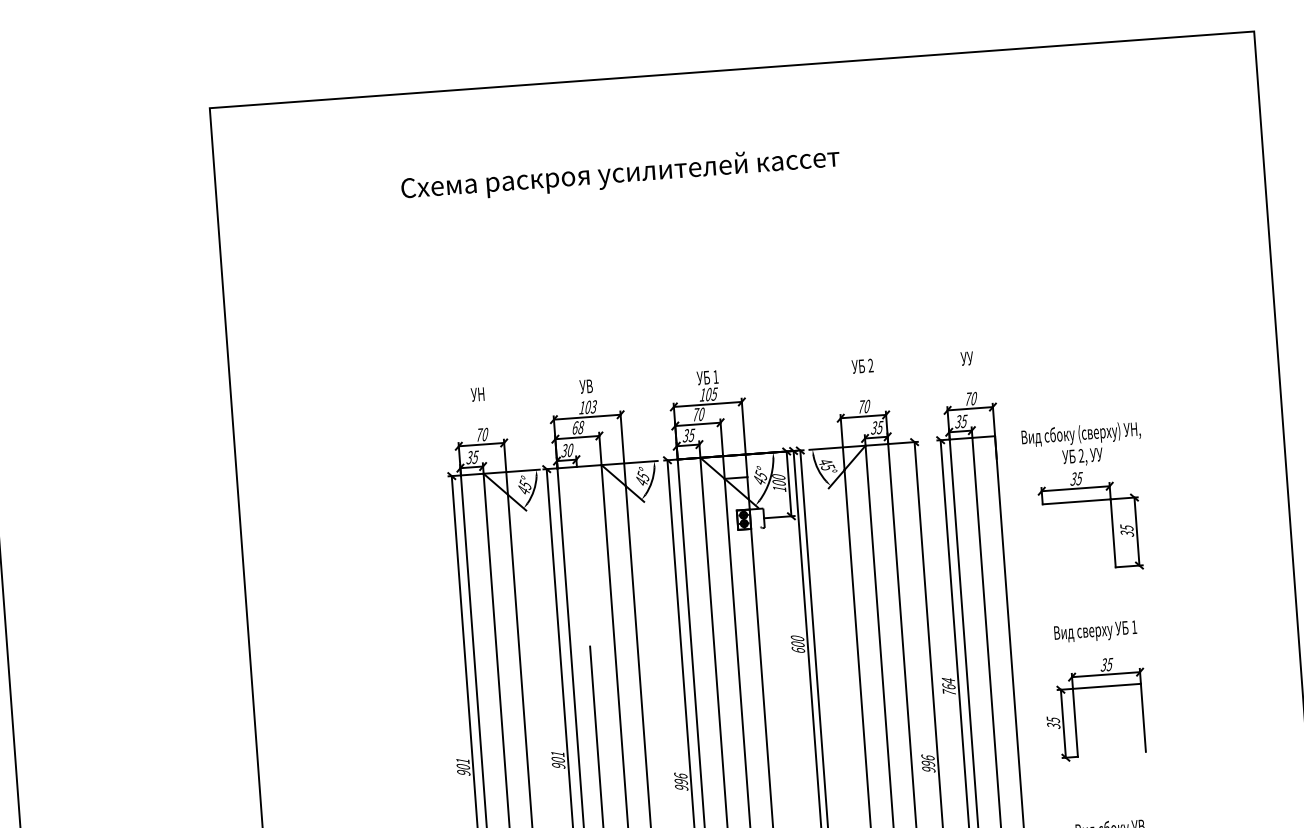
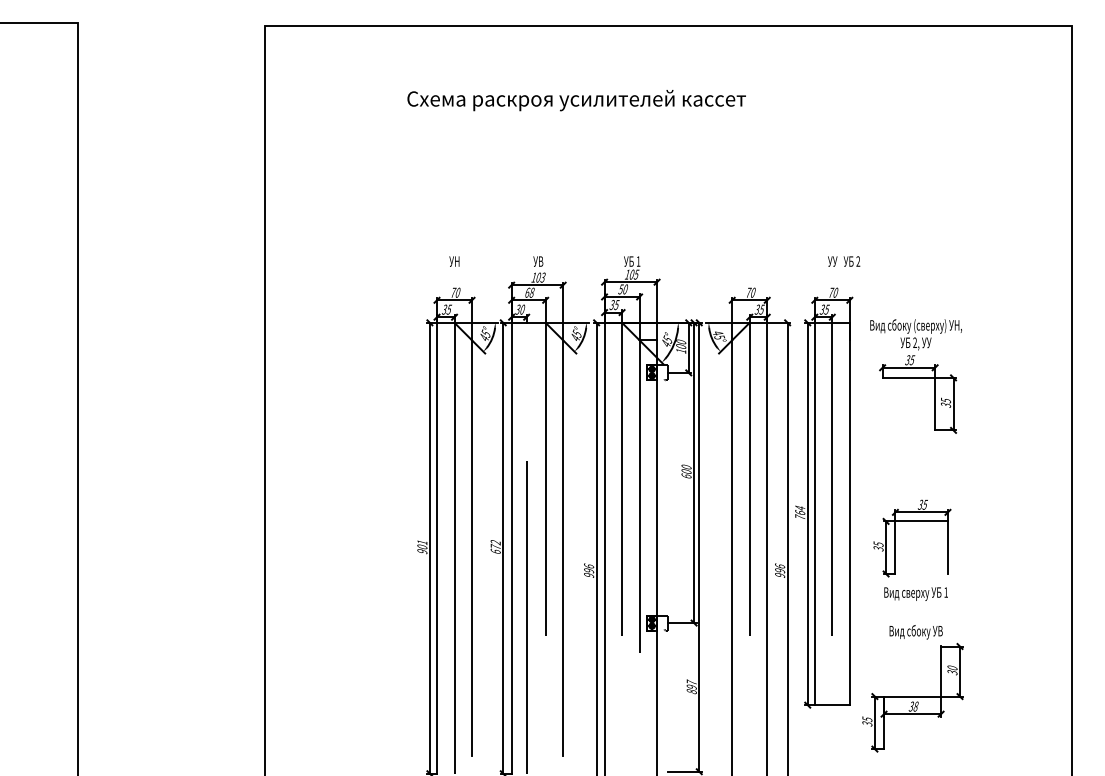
text: (862, 366) -> (851, 261), moved
text: (696, 414) -> (621, 289), 70 -> 50
text: (1094, 631) -> (915, 593), moved
text: (557, 760) -> (495, 547), 901 -> 672

